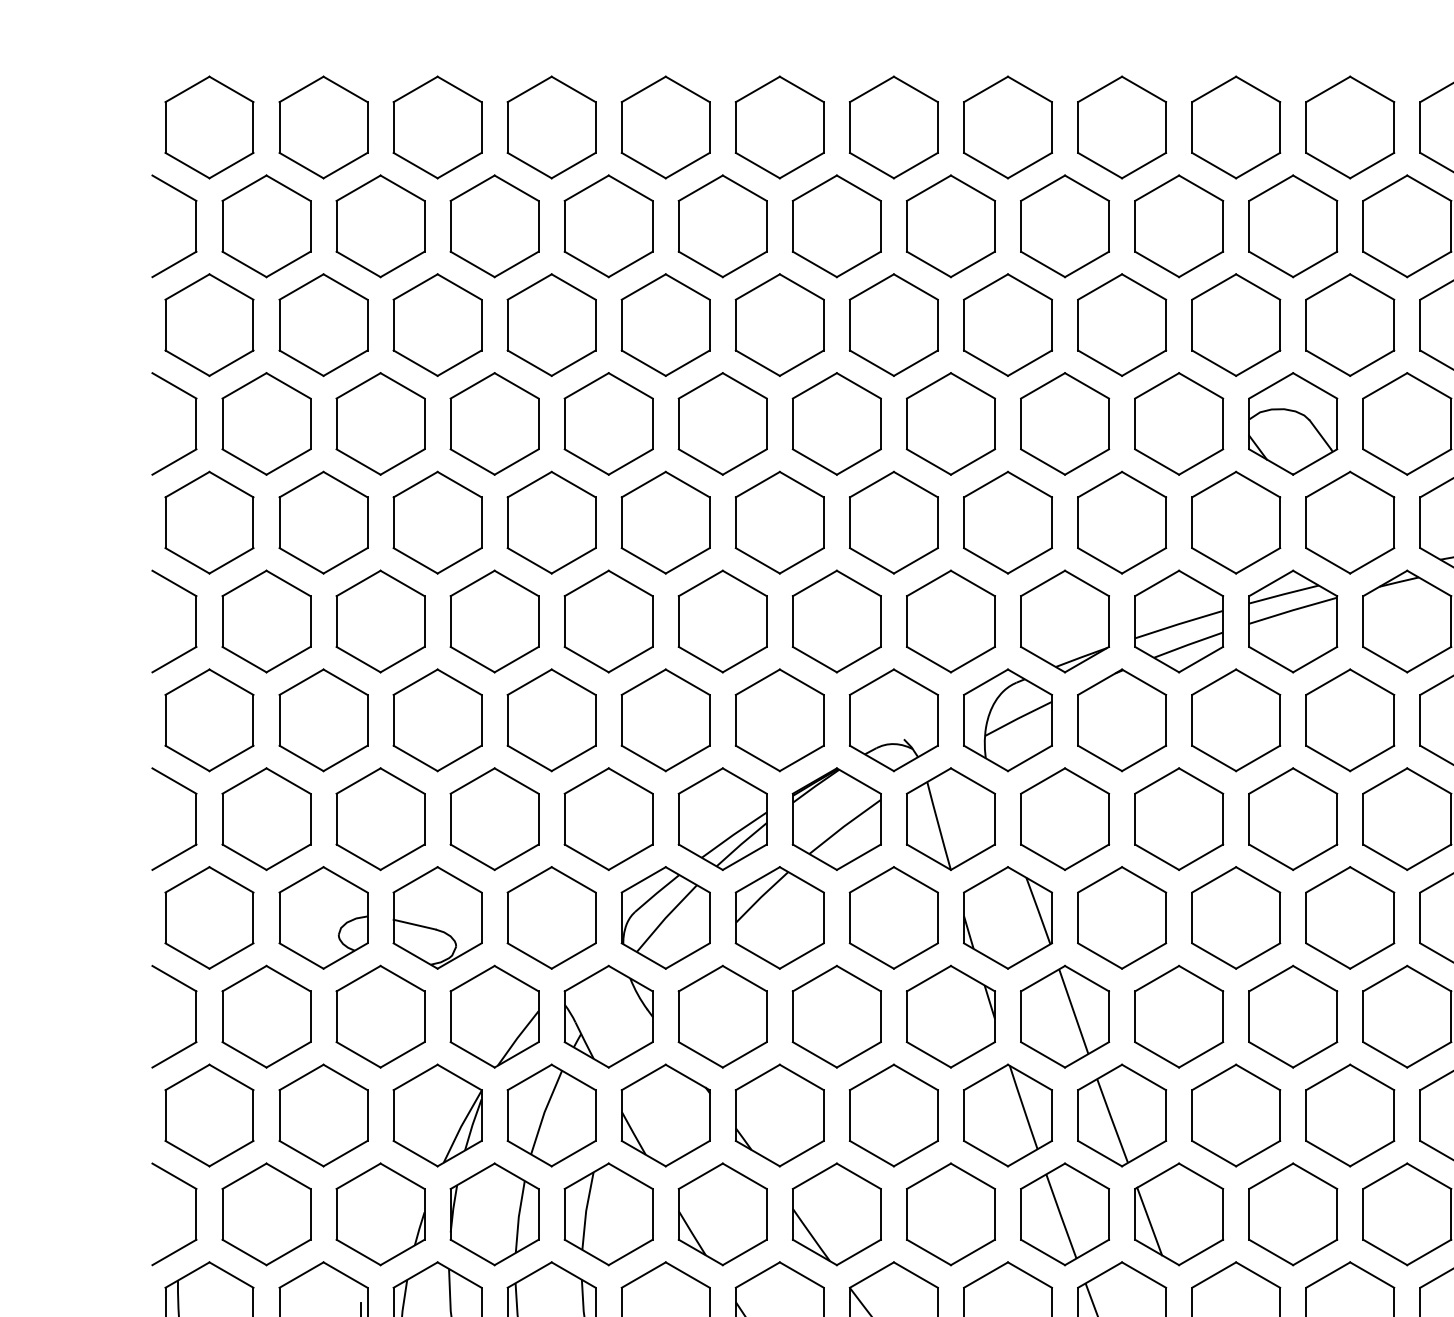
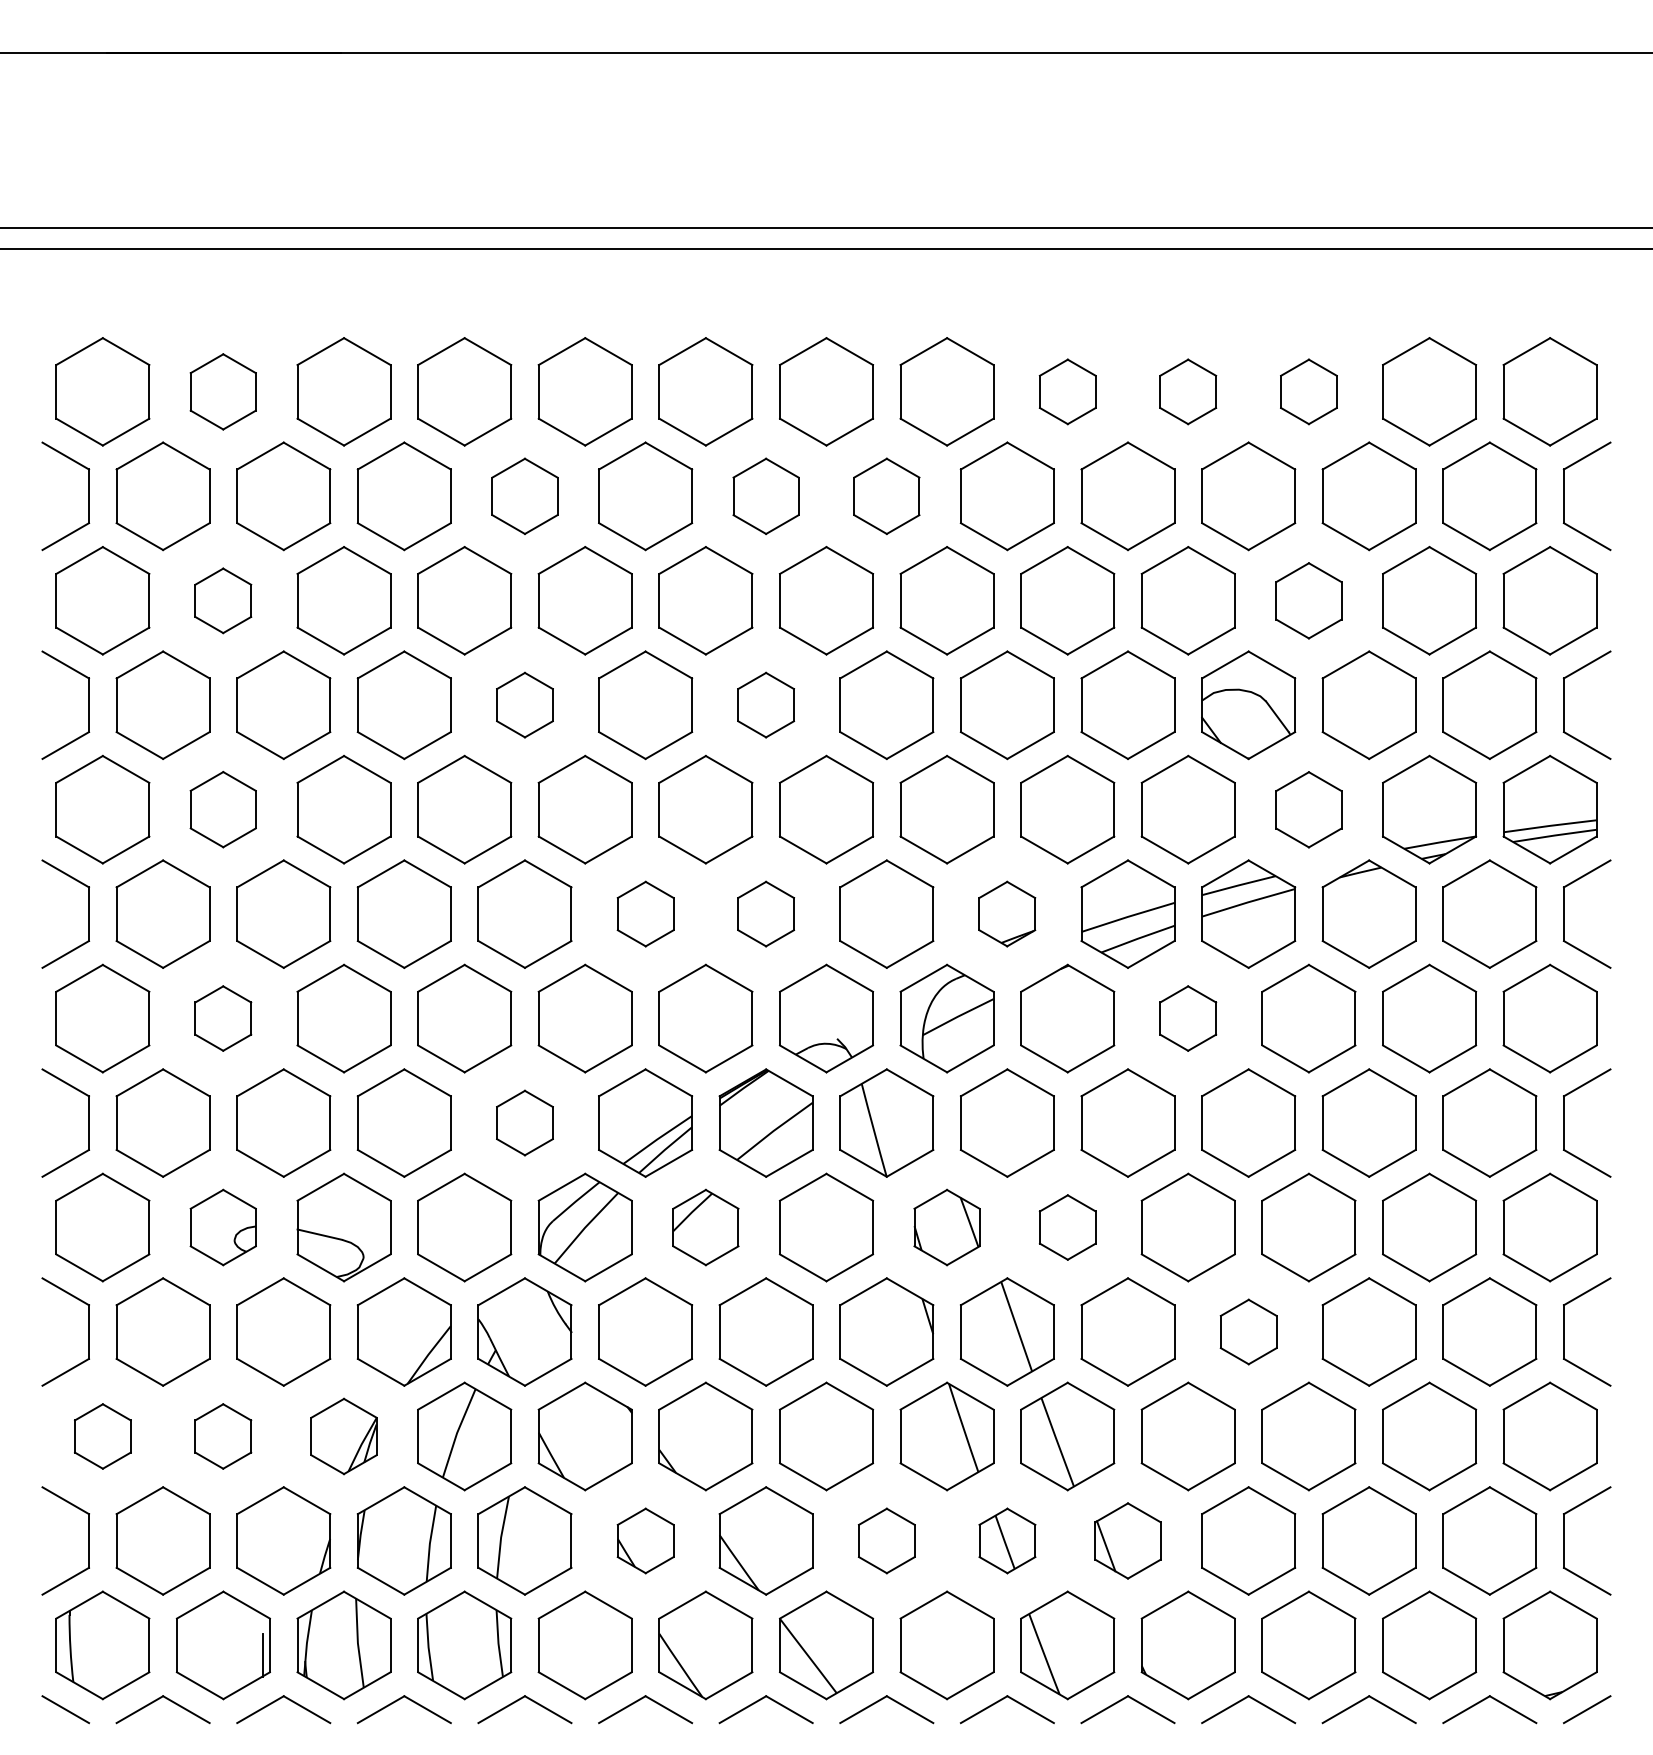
part: (322, 127) -> (222, 391), size x0.7
part: (1121, 127) -> (1067, 391), size x0.6
part: (1235, 127) -> (1187, 391), size x0.6
part: (1349, 127) -> (1308, 391), size x0.6
part: (608, 226) -> (524, 496), size x0.7
part: (836, 226) -> (765, 496), size x0.7
part: (950, 226) -> (886, 496), size x0.7
part: (322, 324) -> (222, 600), size x0.6
part: (1349, 324) -> (1308, 600), size x0.7
part: (608, 423) -> (524, 704), size x0.6
part: (836, 423) -> (765, 704), size x0.6
part: (322, 522) -> (222, 809), size x0.7
part: (1349, 522) -> (1308, 809), size x0.7
part: (722, 620) -> (645, 913), size x0.6
part: (836, 620) -> (765, 913), size x0.6
part: (1064, 620) -> (1006, 913), size x0.6
part: (322, 720) -> (222, 1018), size x0.6
part: (1235, 720) -> (1187, 1018), size x0.6
part: (608, 818) -> (524, 1122), size x0.6
part: (322, 917) -> (222, 1227), size x0.7
part: (779, 917) -> (705, 1227), size x0.7
part: (1007, 917) -> (946, 1227), size x0.7
part: (1121, 917) -> (1067, 1227), size x0.6
part: (1293, 1016) -> (1248, 1331), size x0.6
part: (209, 1115) -> (102, 1436), size x0.6
part: (322, 1115) -> (222, 1436), size x0.6
part: (437, 1115) -> (343, 1436), size x0.7
part: (722, 1213) -> (645, 1540), size x0.6
part: (950, 1213) -> (886, 1540), size x0.6
part: (1065, 1213) -> (1007, 1540), size x0.6
part: (1178, 1213) -> (1127, 1540), size x0.7

